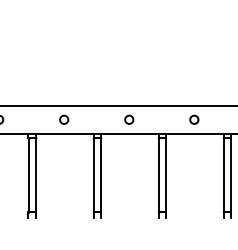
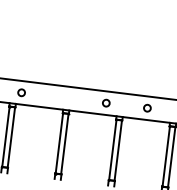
circle: (64, 119) -> (21, 92), moved
circle: (129, 119) -> (106, 102), moved

